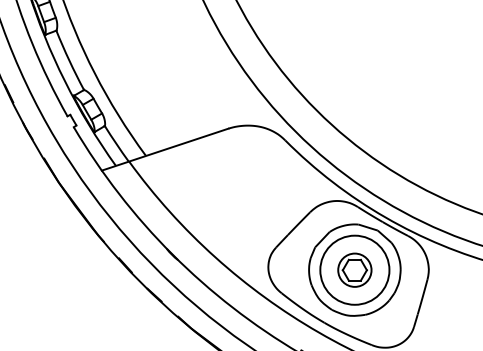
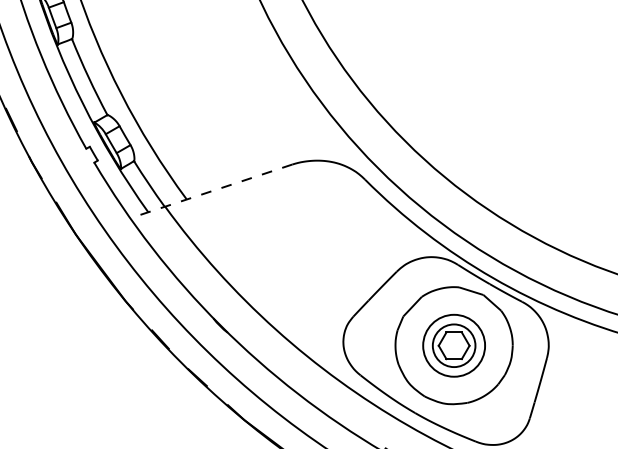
line: (165, 149) -> (211, 191), solid -> dashed
circle: (354, 269) -> (453, 344), size x0.7

